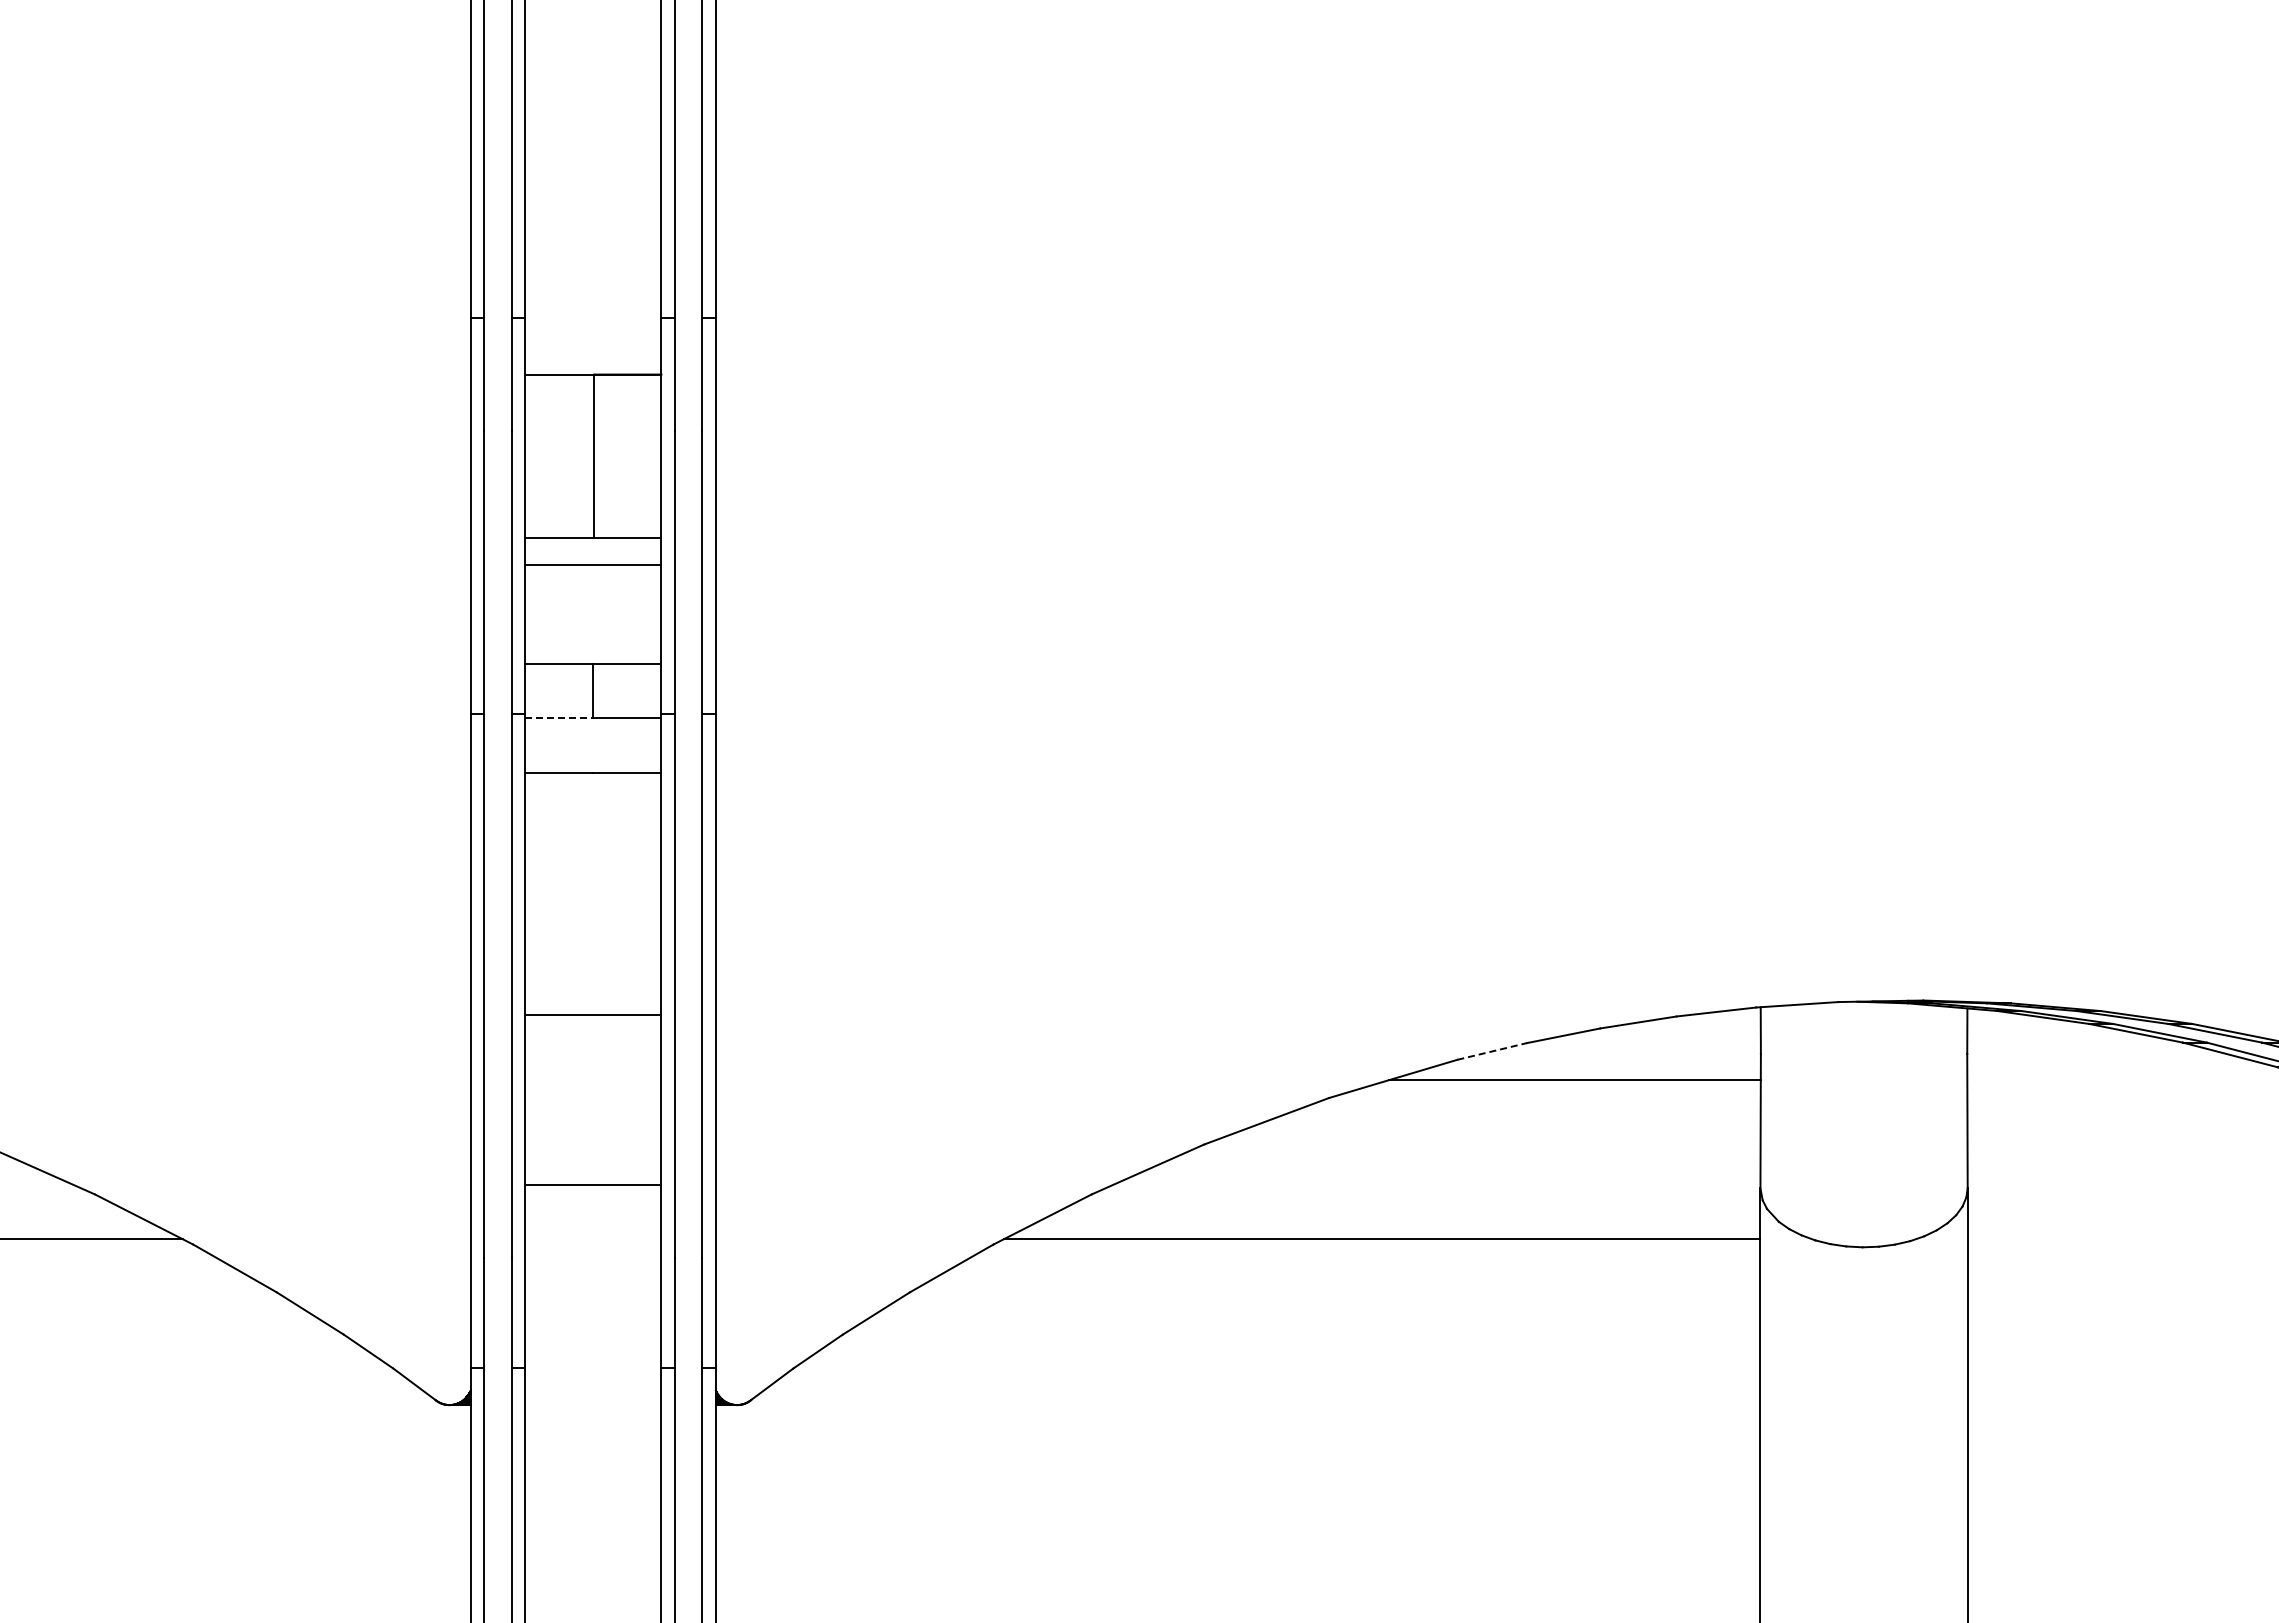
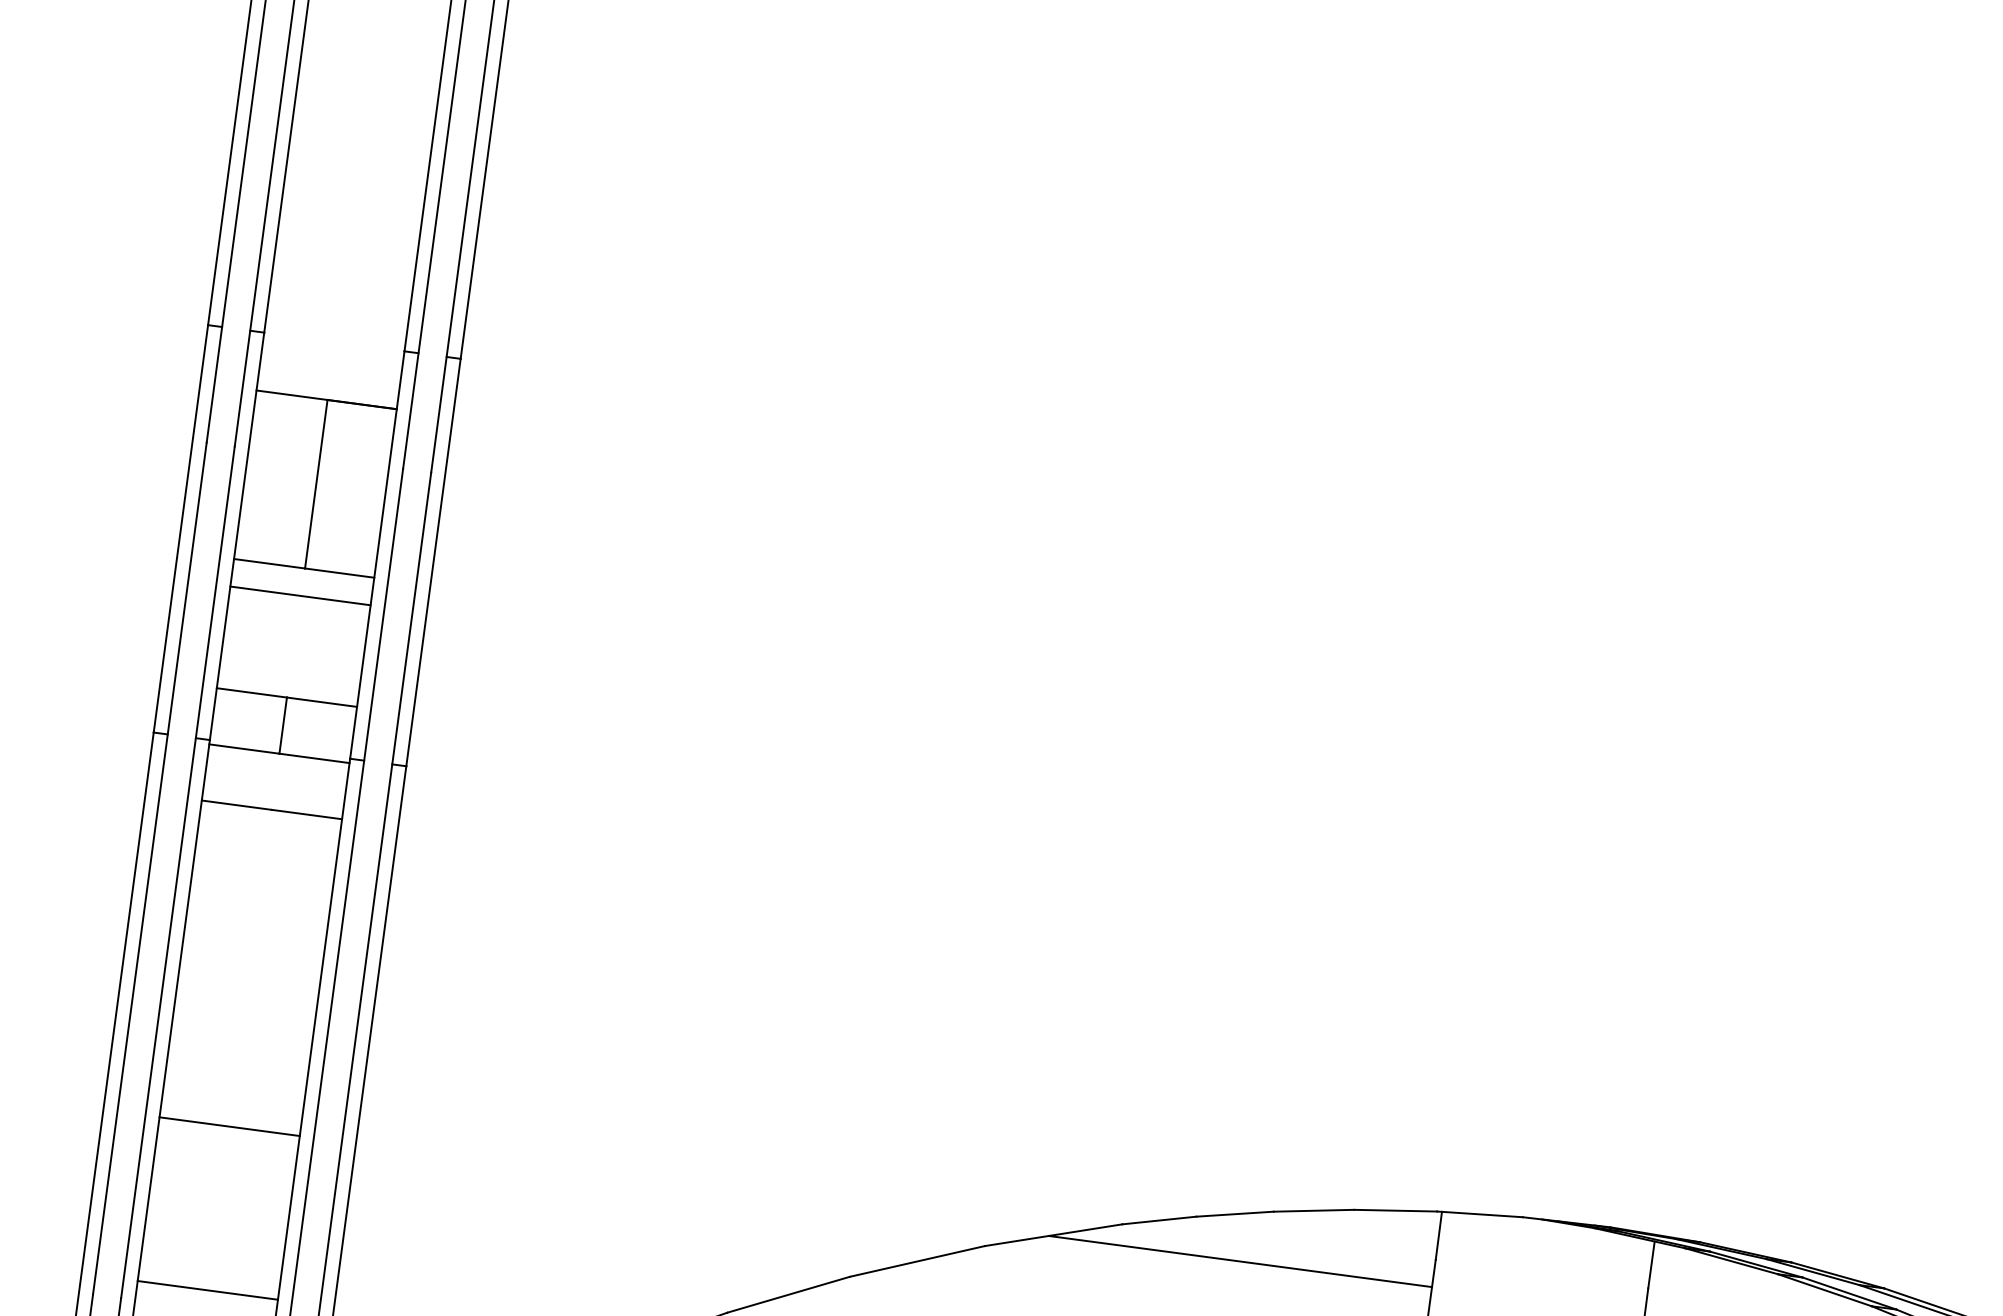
line: (559, 718) -> (244, 749), dashed -> solid
line: (593, 1015) -> (229, 1126), moved
line: (1492, 1051) -> (1159, 1220), dashed -> solid
line: (593, 1185) -> (207, 1290), moved

